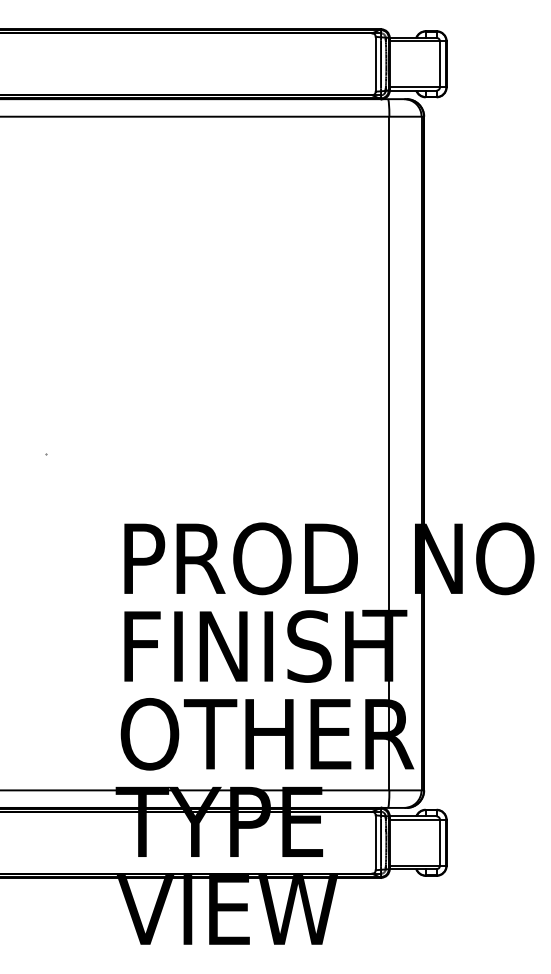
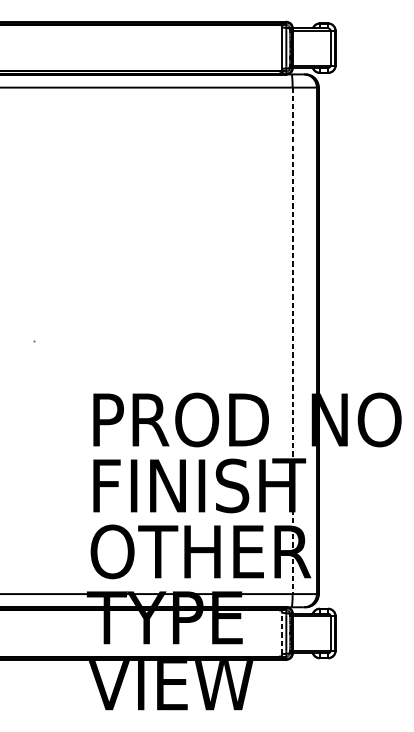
line: (389, 453) -> (292, 340), solid -> dashed
line: (375, 842) -> (282, 633), solid -> dashed

